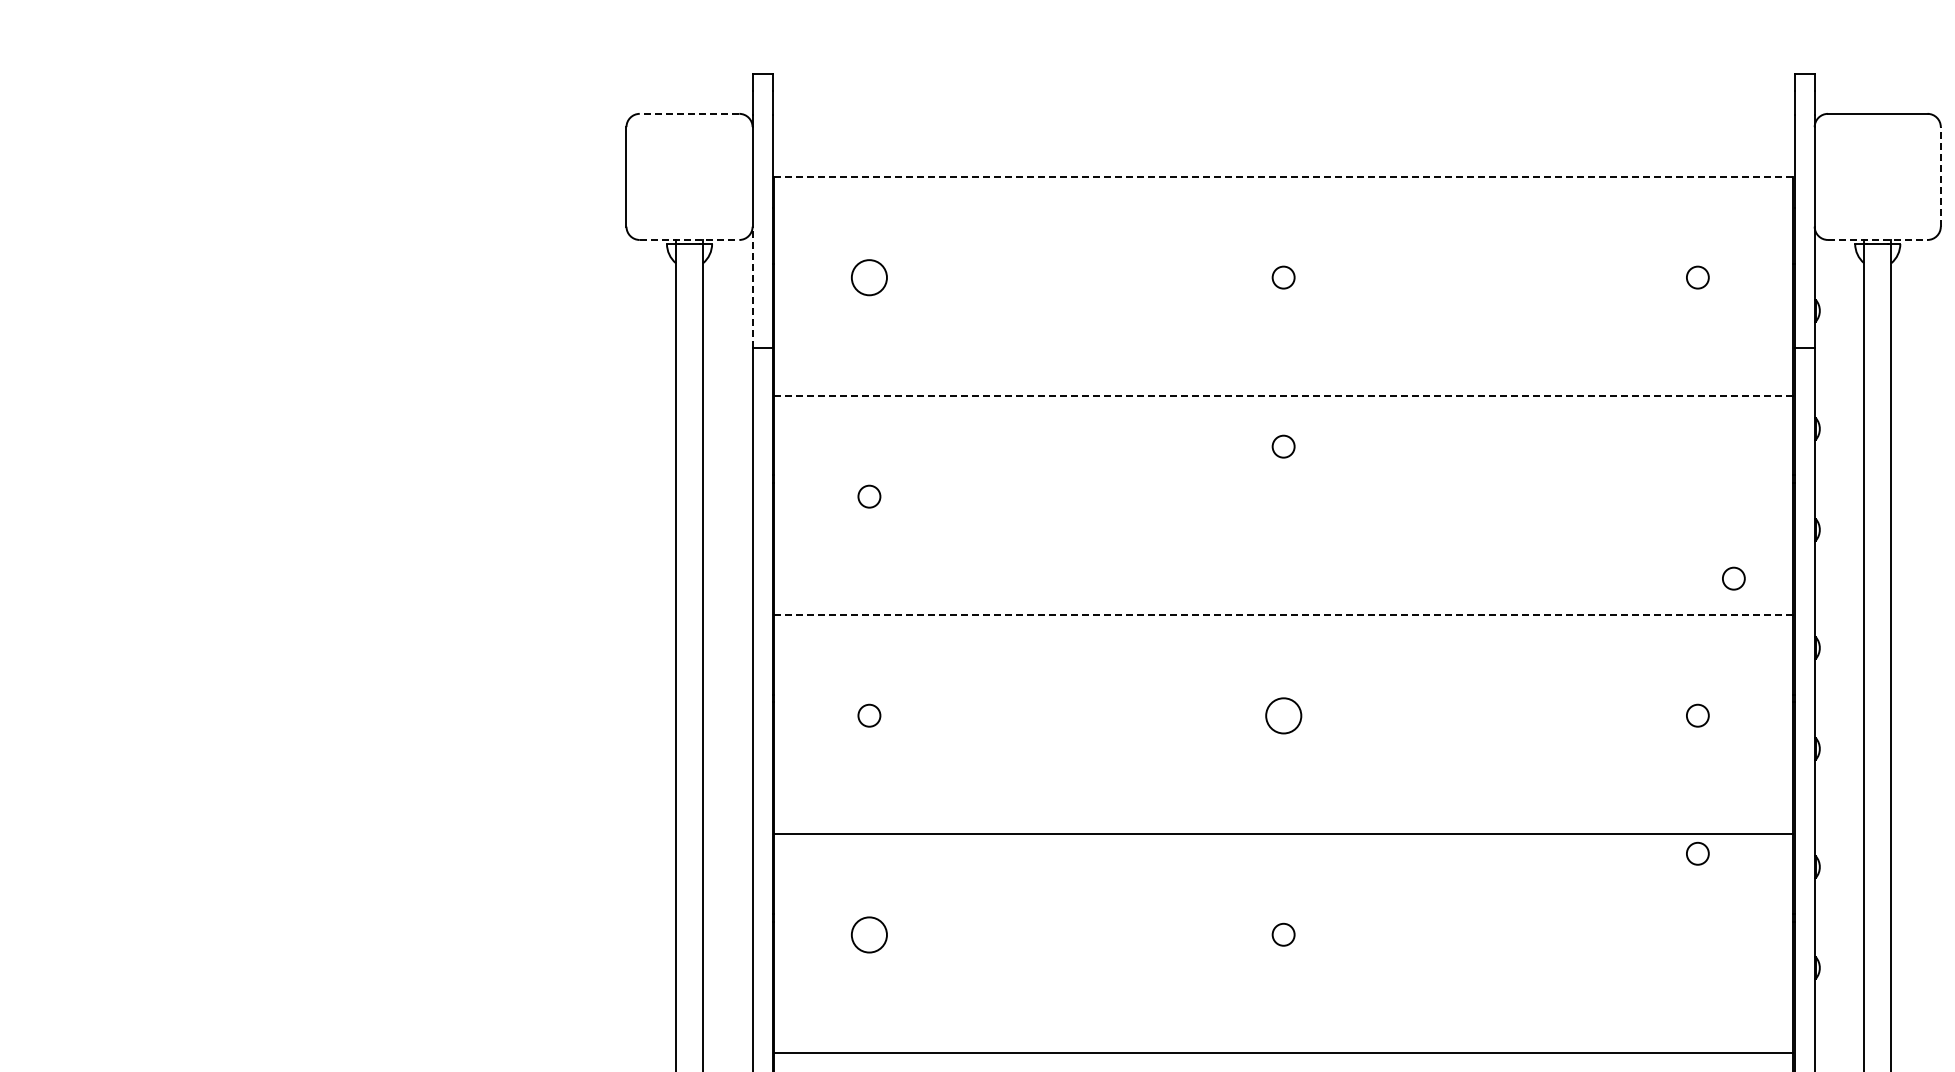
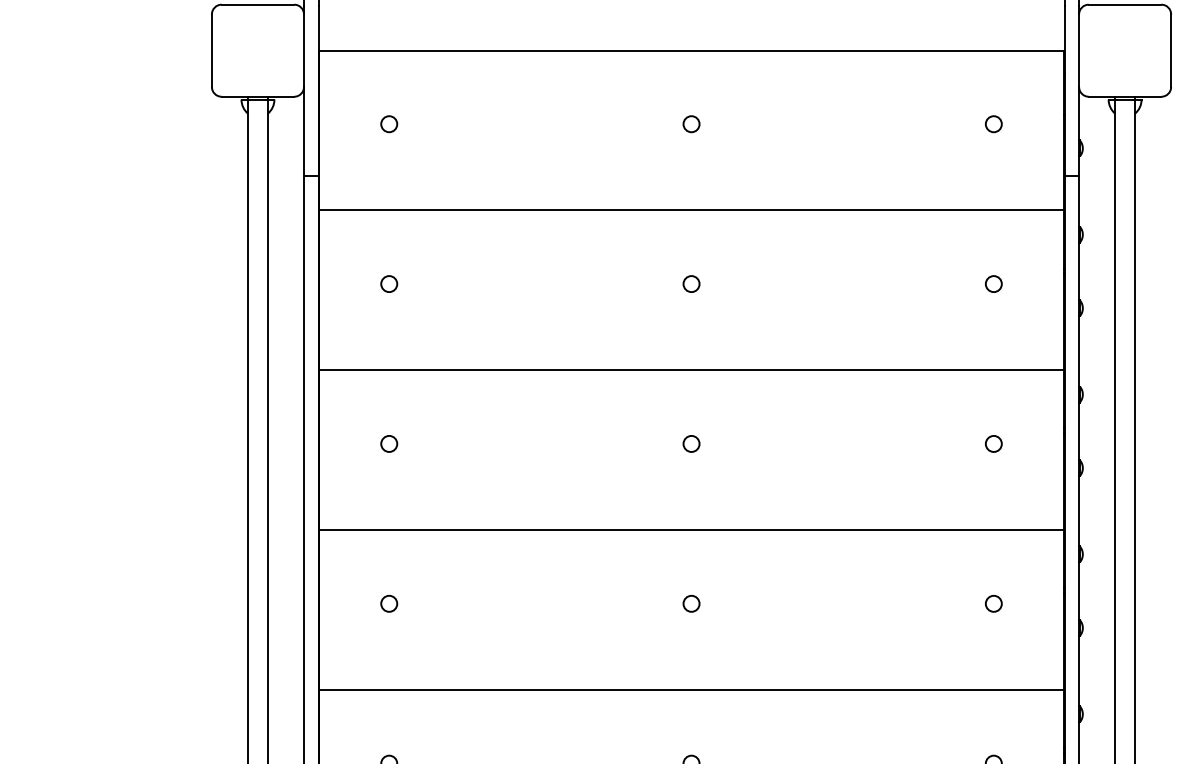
line: (689, 113) -> (257, 4), dashed -> solid
line: (1283, 176) -> (691, 50), dashed -> solid
line: (1940, 176) -> (1170, 50), dashed -> solid
line: (689, 239) -> (257, 96), dashed -> solid
line: (1877, 239) -> (1124, 96), dashed -> solid
circle: (869, 277) -> (389, 124), size x0.62
line: (752, 287) -> (303, 131), dashed -> solid
line: (1283, 395) -> (691, 210), dashed -> solid
circle: (1283, 446) -> (691, 283), moved
circle: (1733, 578) -> (993, 283), moved
line: (1283, 614) -> (691, 370), dashed -> solid
circle: (1283, 715) -> (691, 443), size x0.62
circle: (1697, 853) -> (993, 603), moved
circle: (869, 934) -> (389, 603), size x0.62

